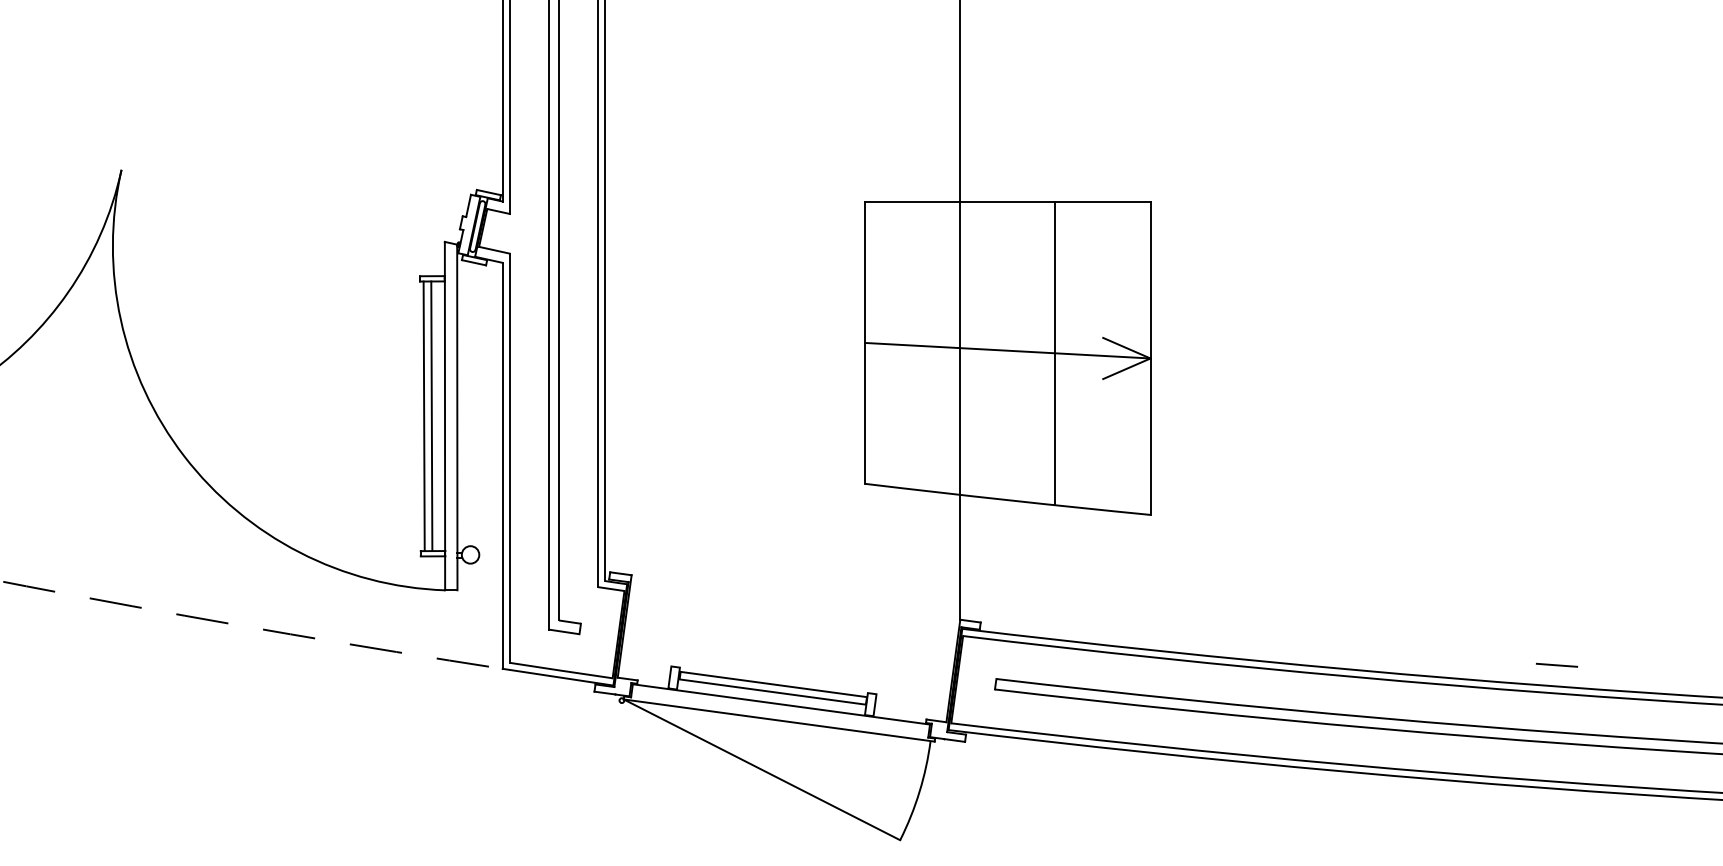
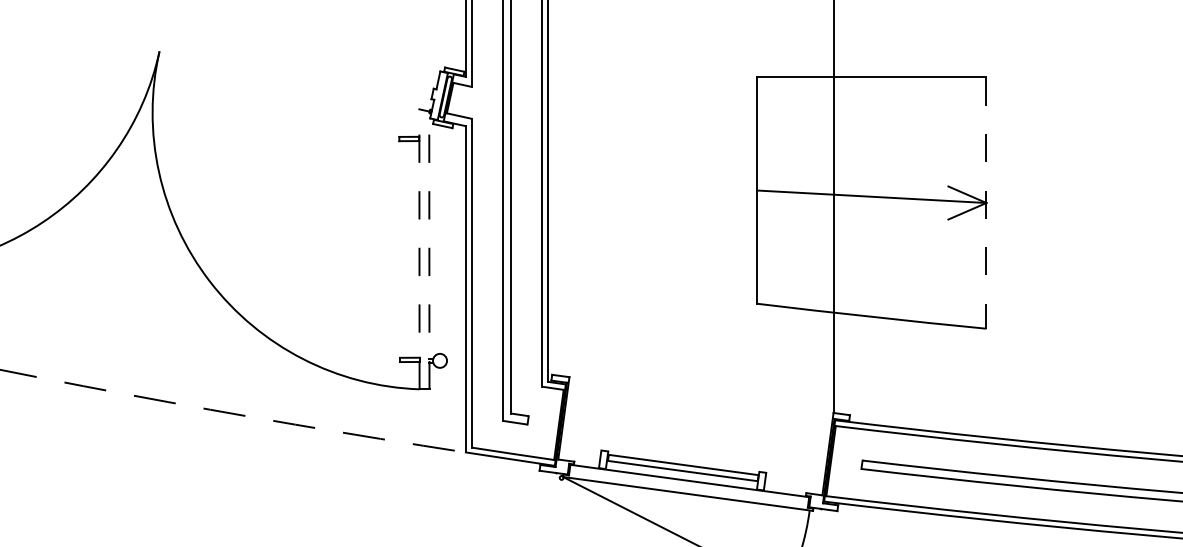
line: (1055, 353) -> (910, 199), removed
line: (1150, 358) -> (986, 203), solid -> dashed
line: (423, 415) -> (402, 248), removed
line: (431, 415) -> (408, 248), removed
line: (445, 415) -> (419, 248), solid -> dashed
line: (457, 417) -> (429, 250), solid -> dashed

